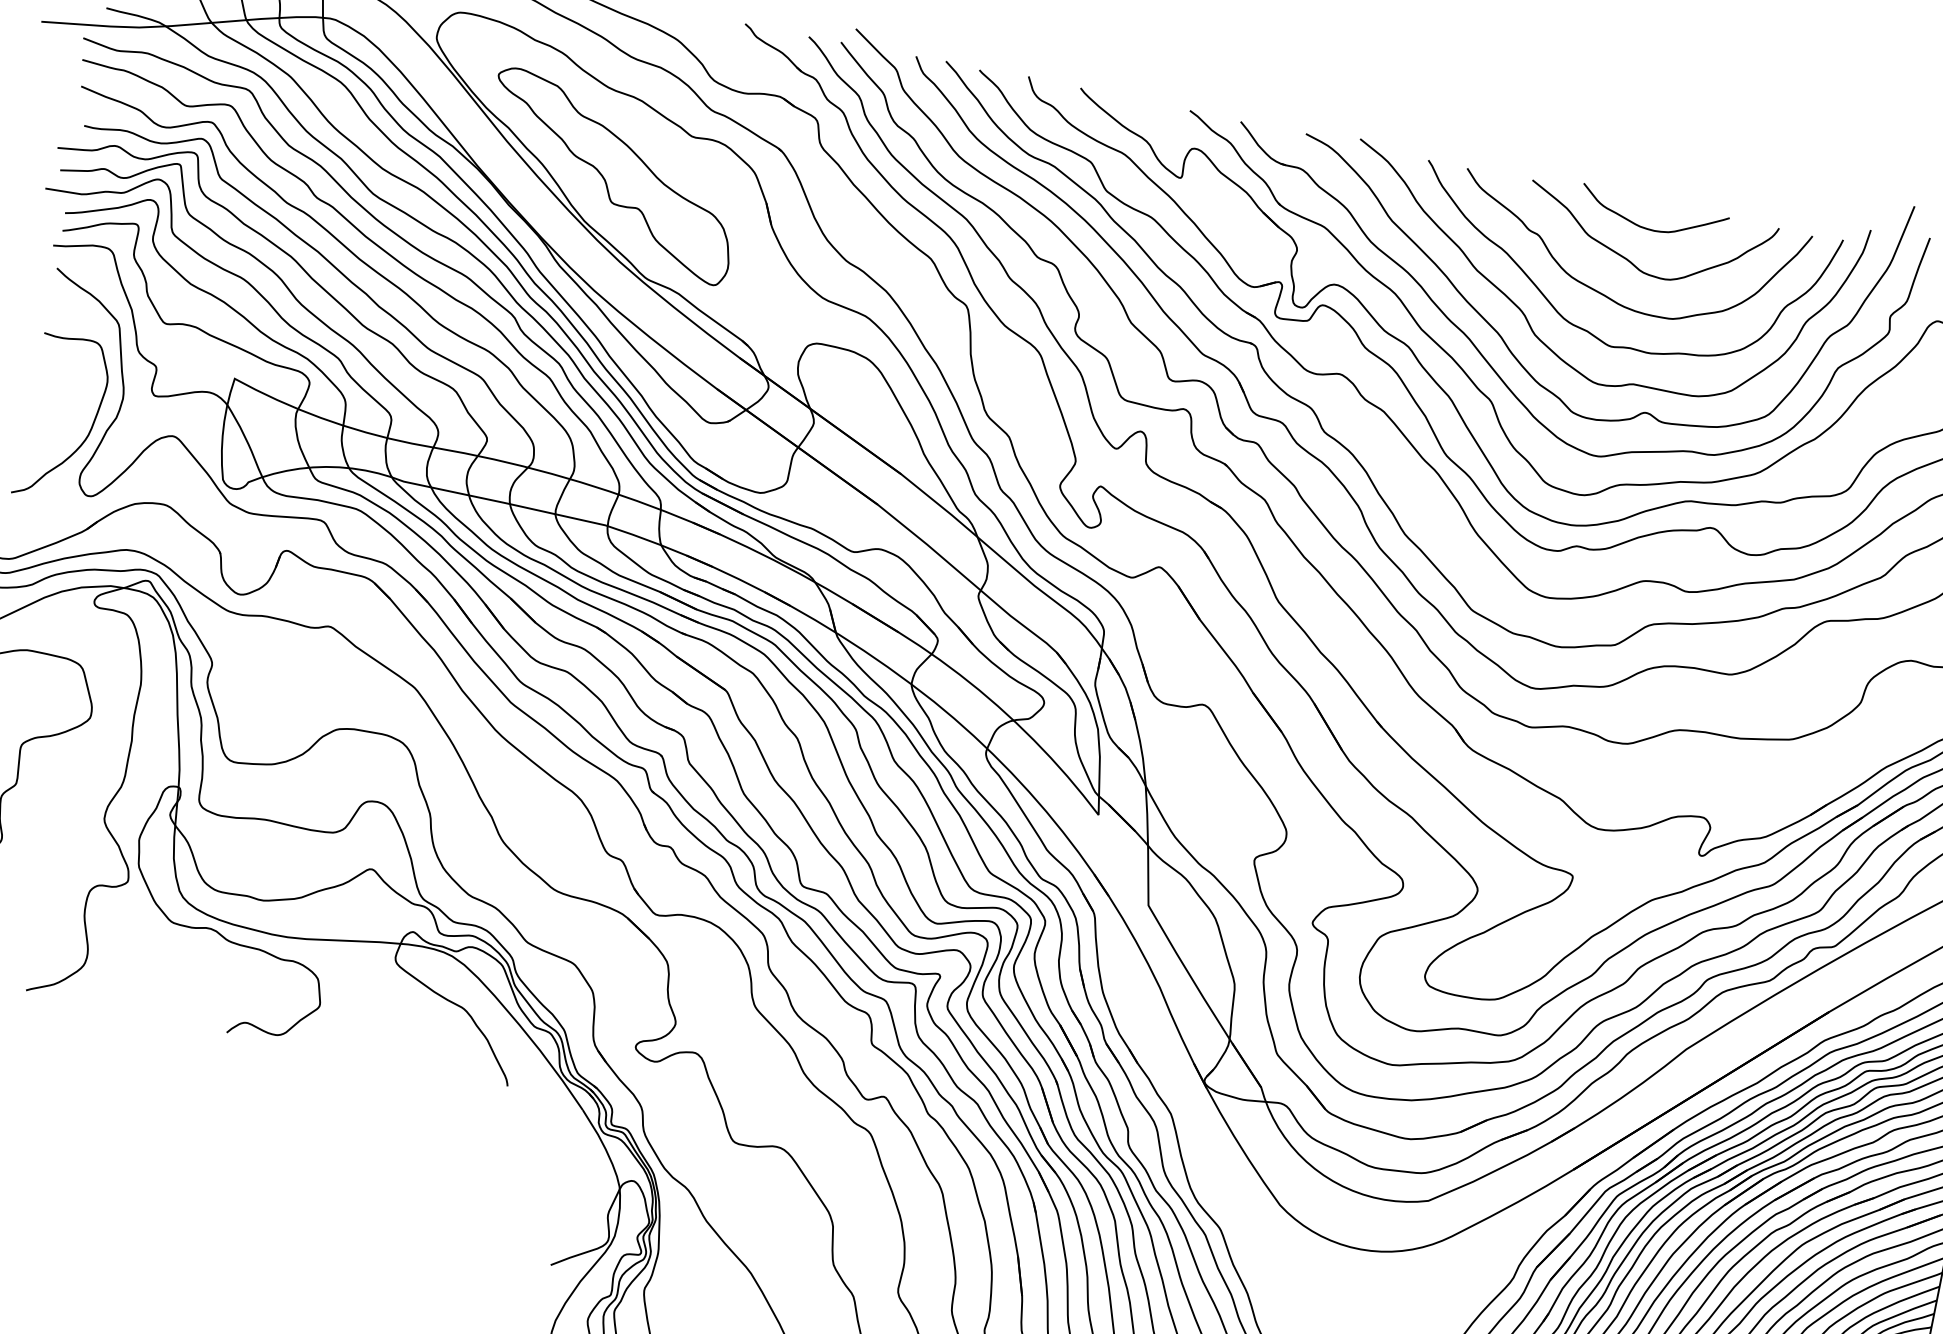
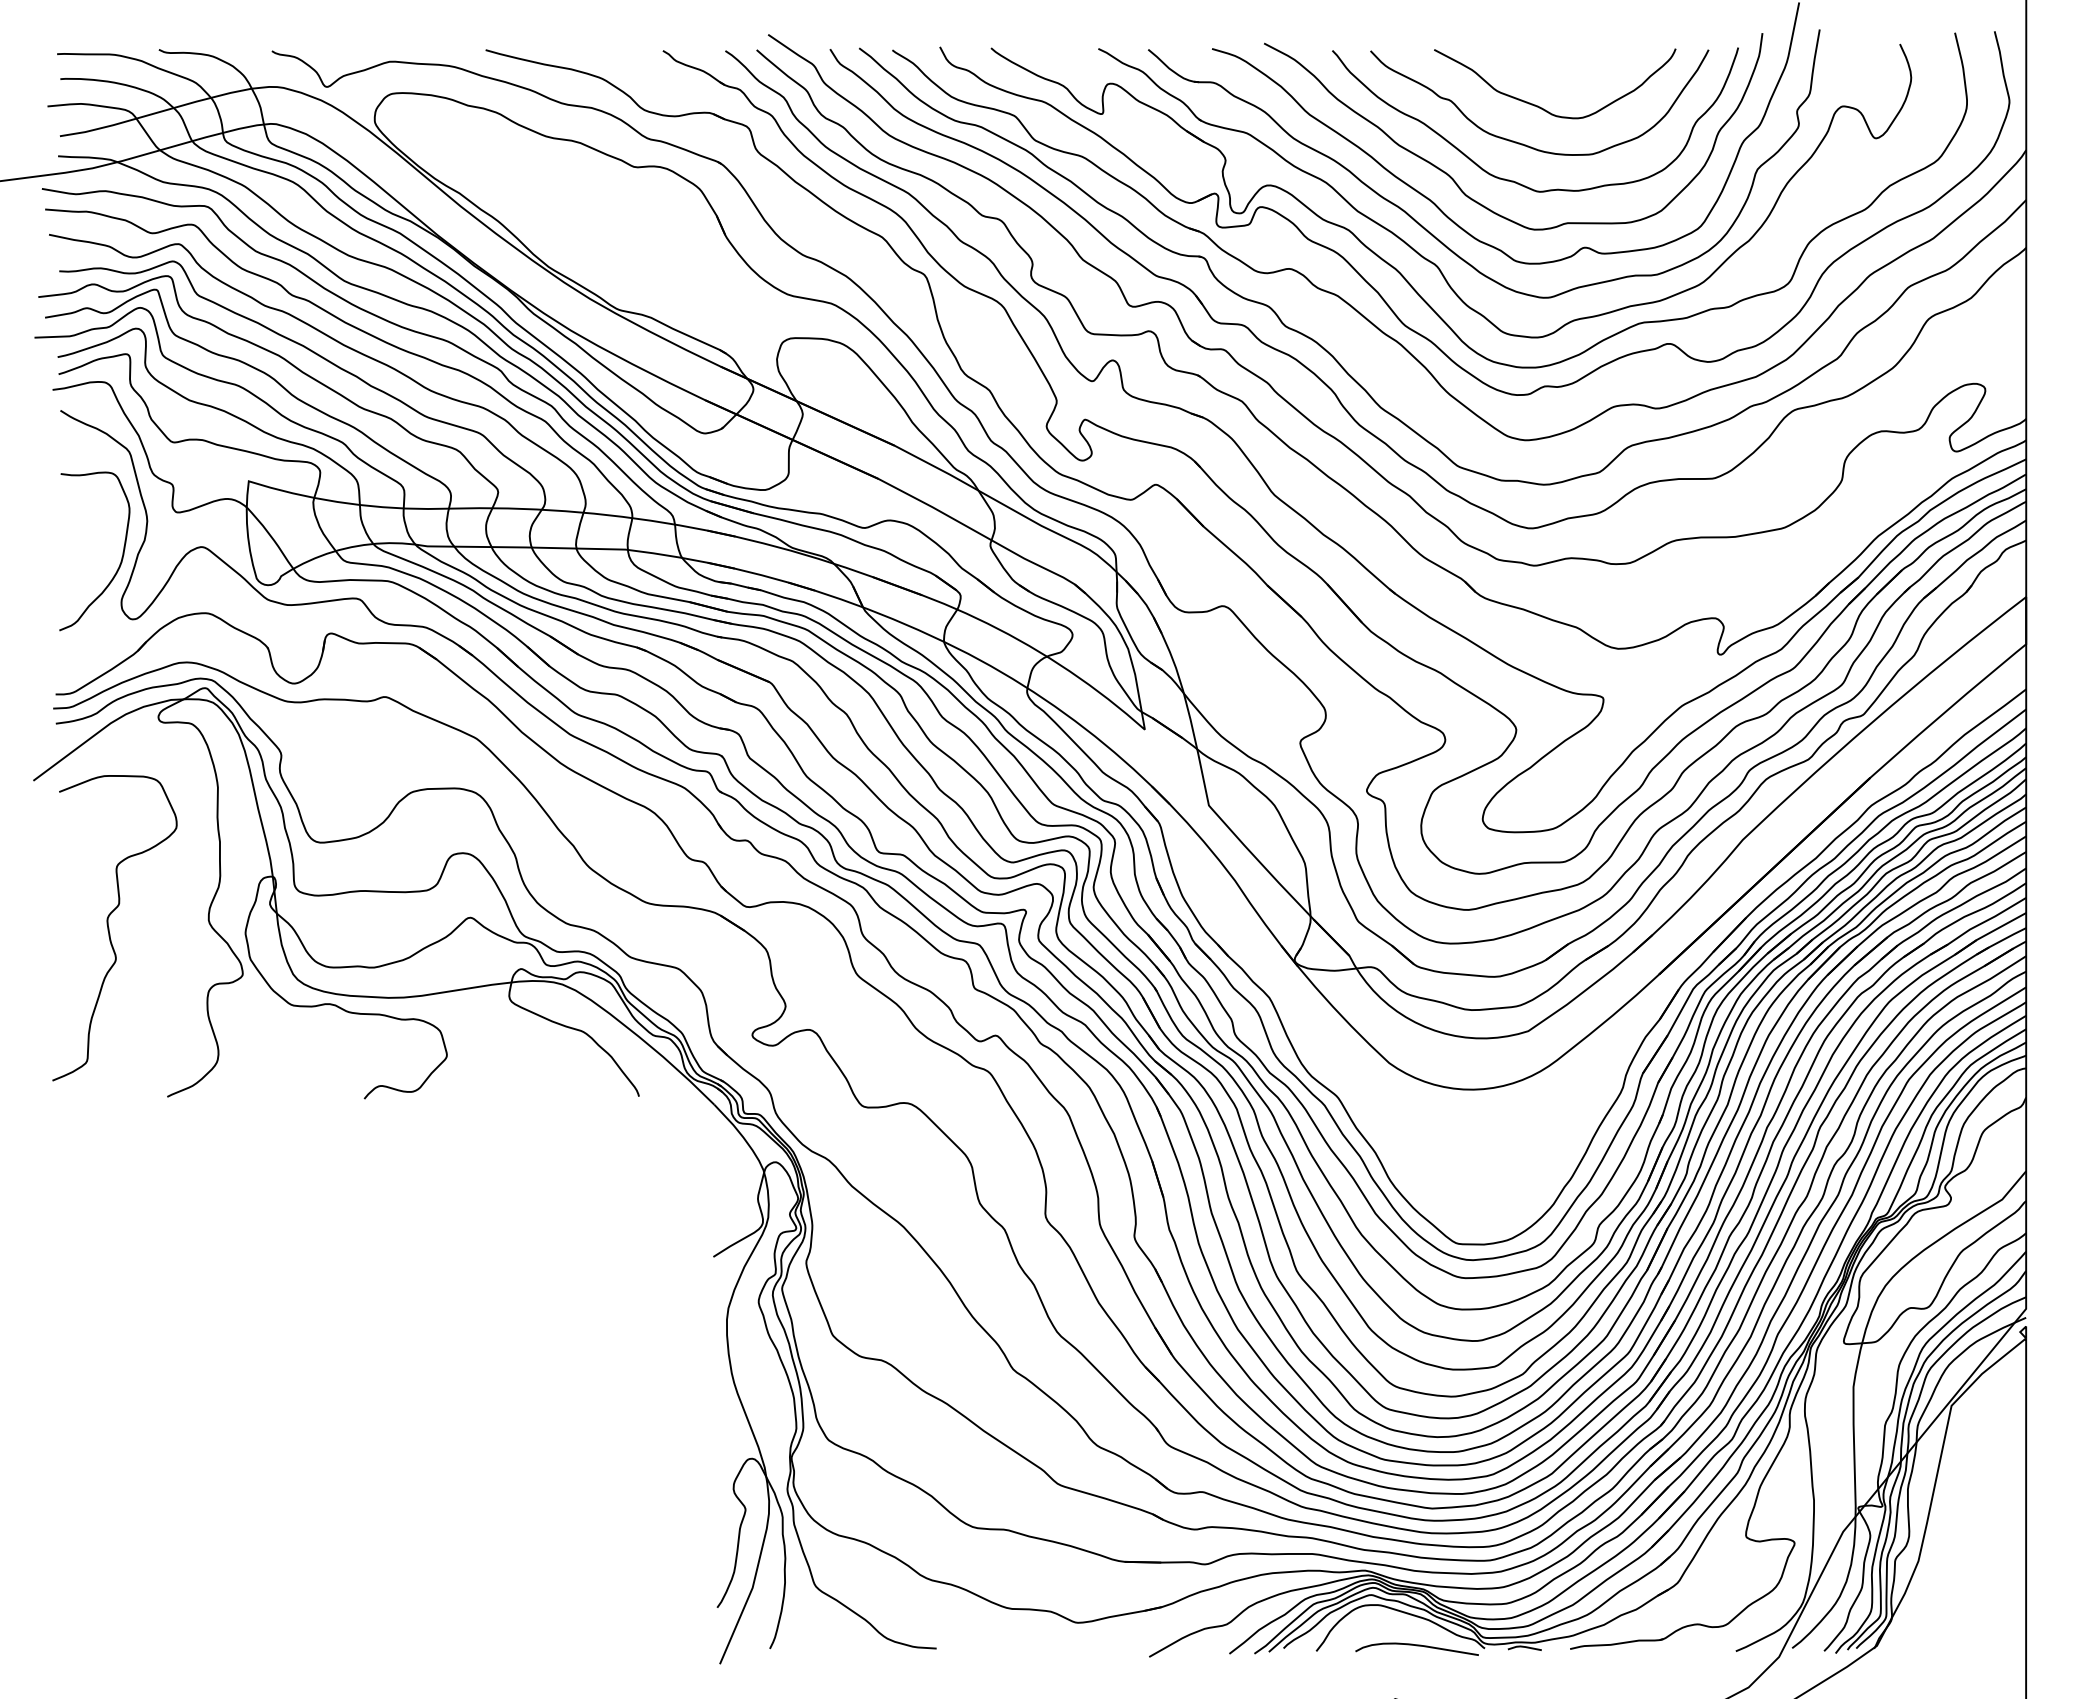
part: (612, 175) -> (566, 218), removed
curve: (1650, 228) -> (1554, 73), removed

